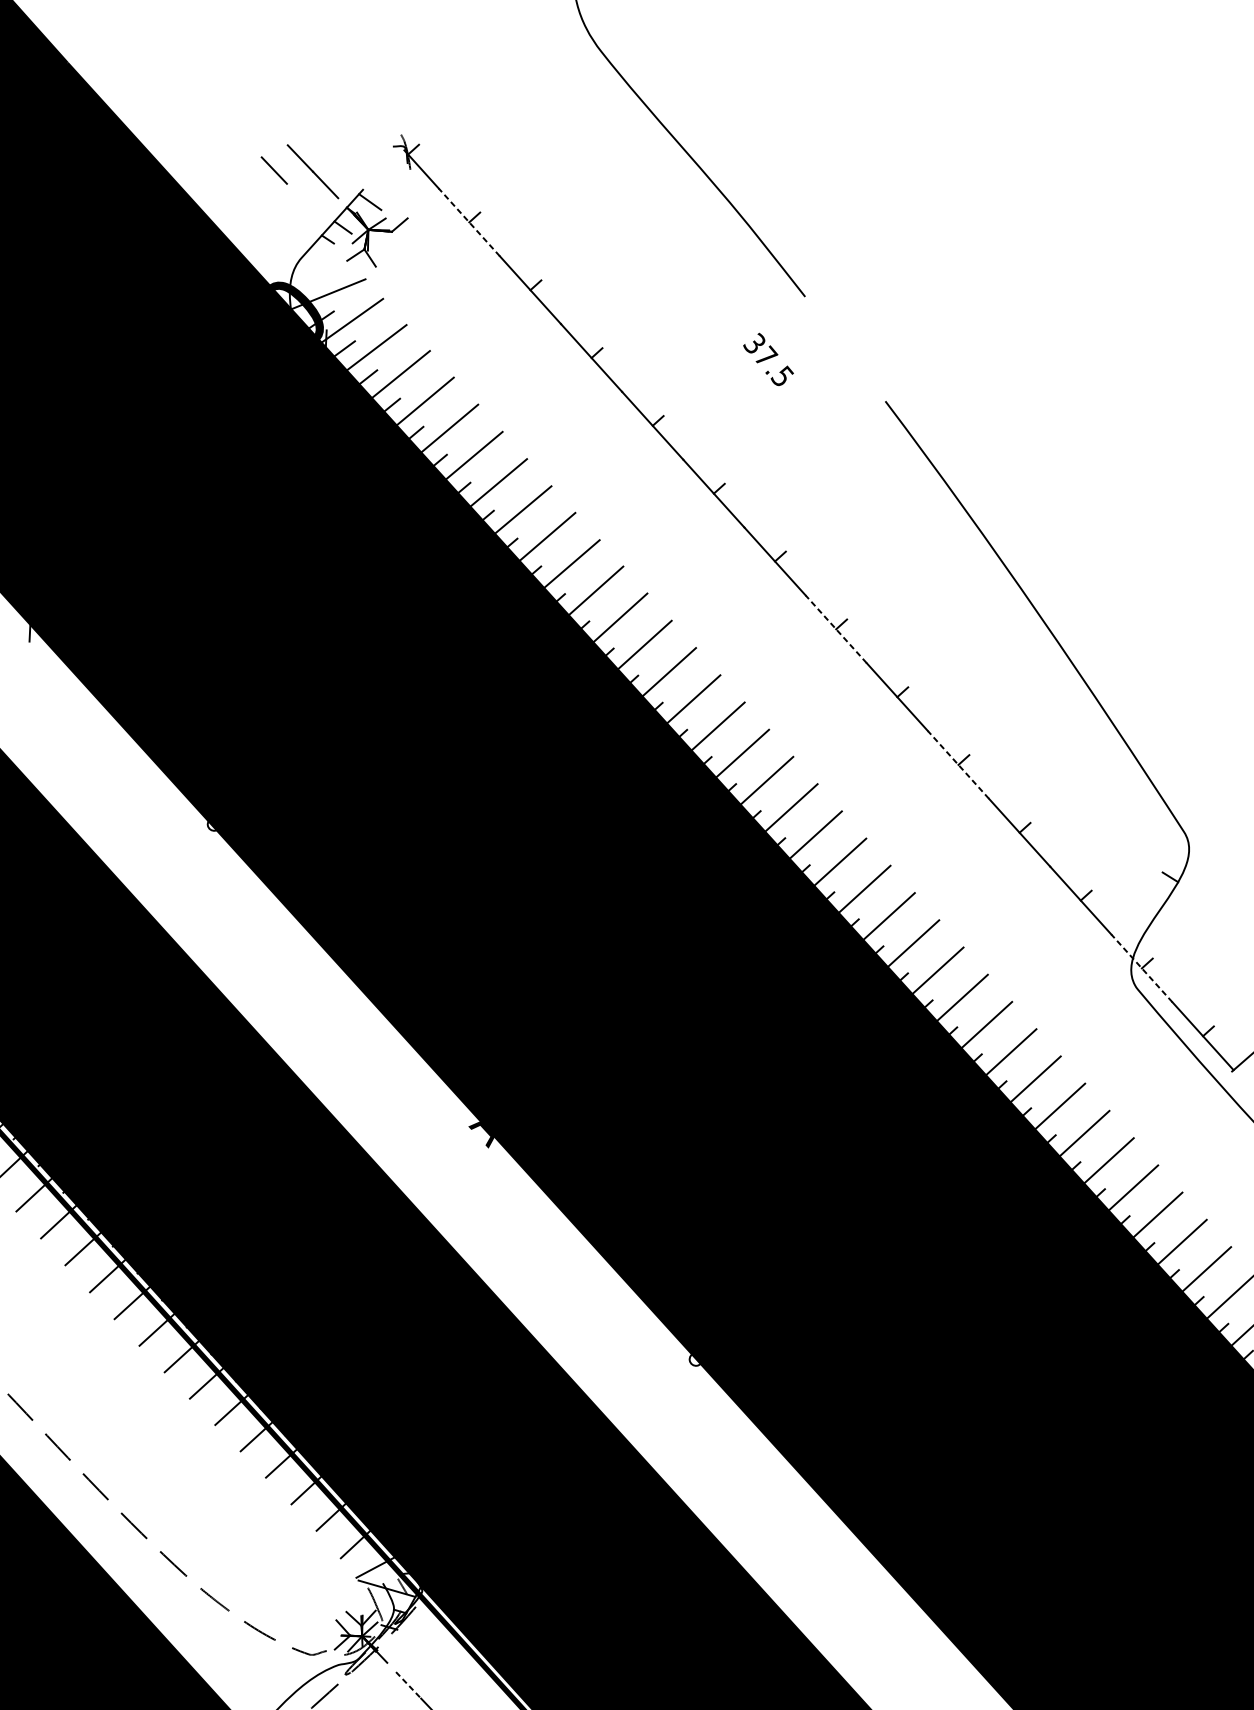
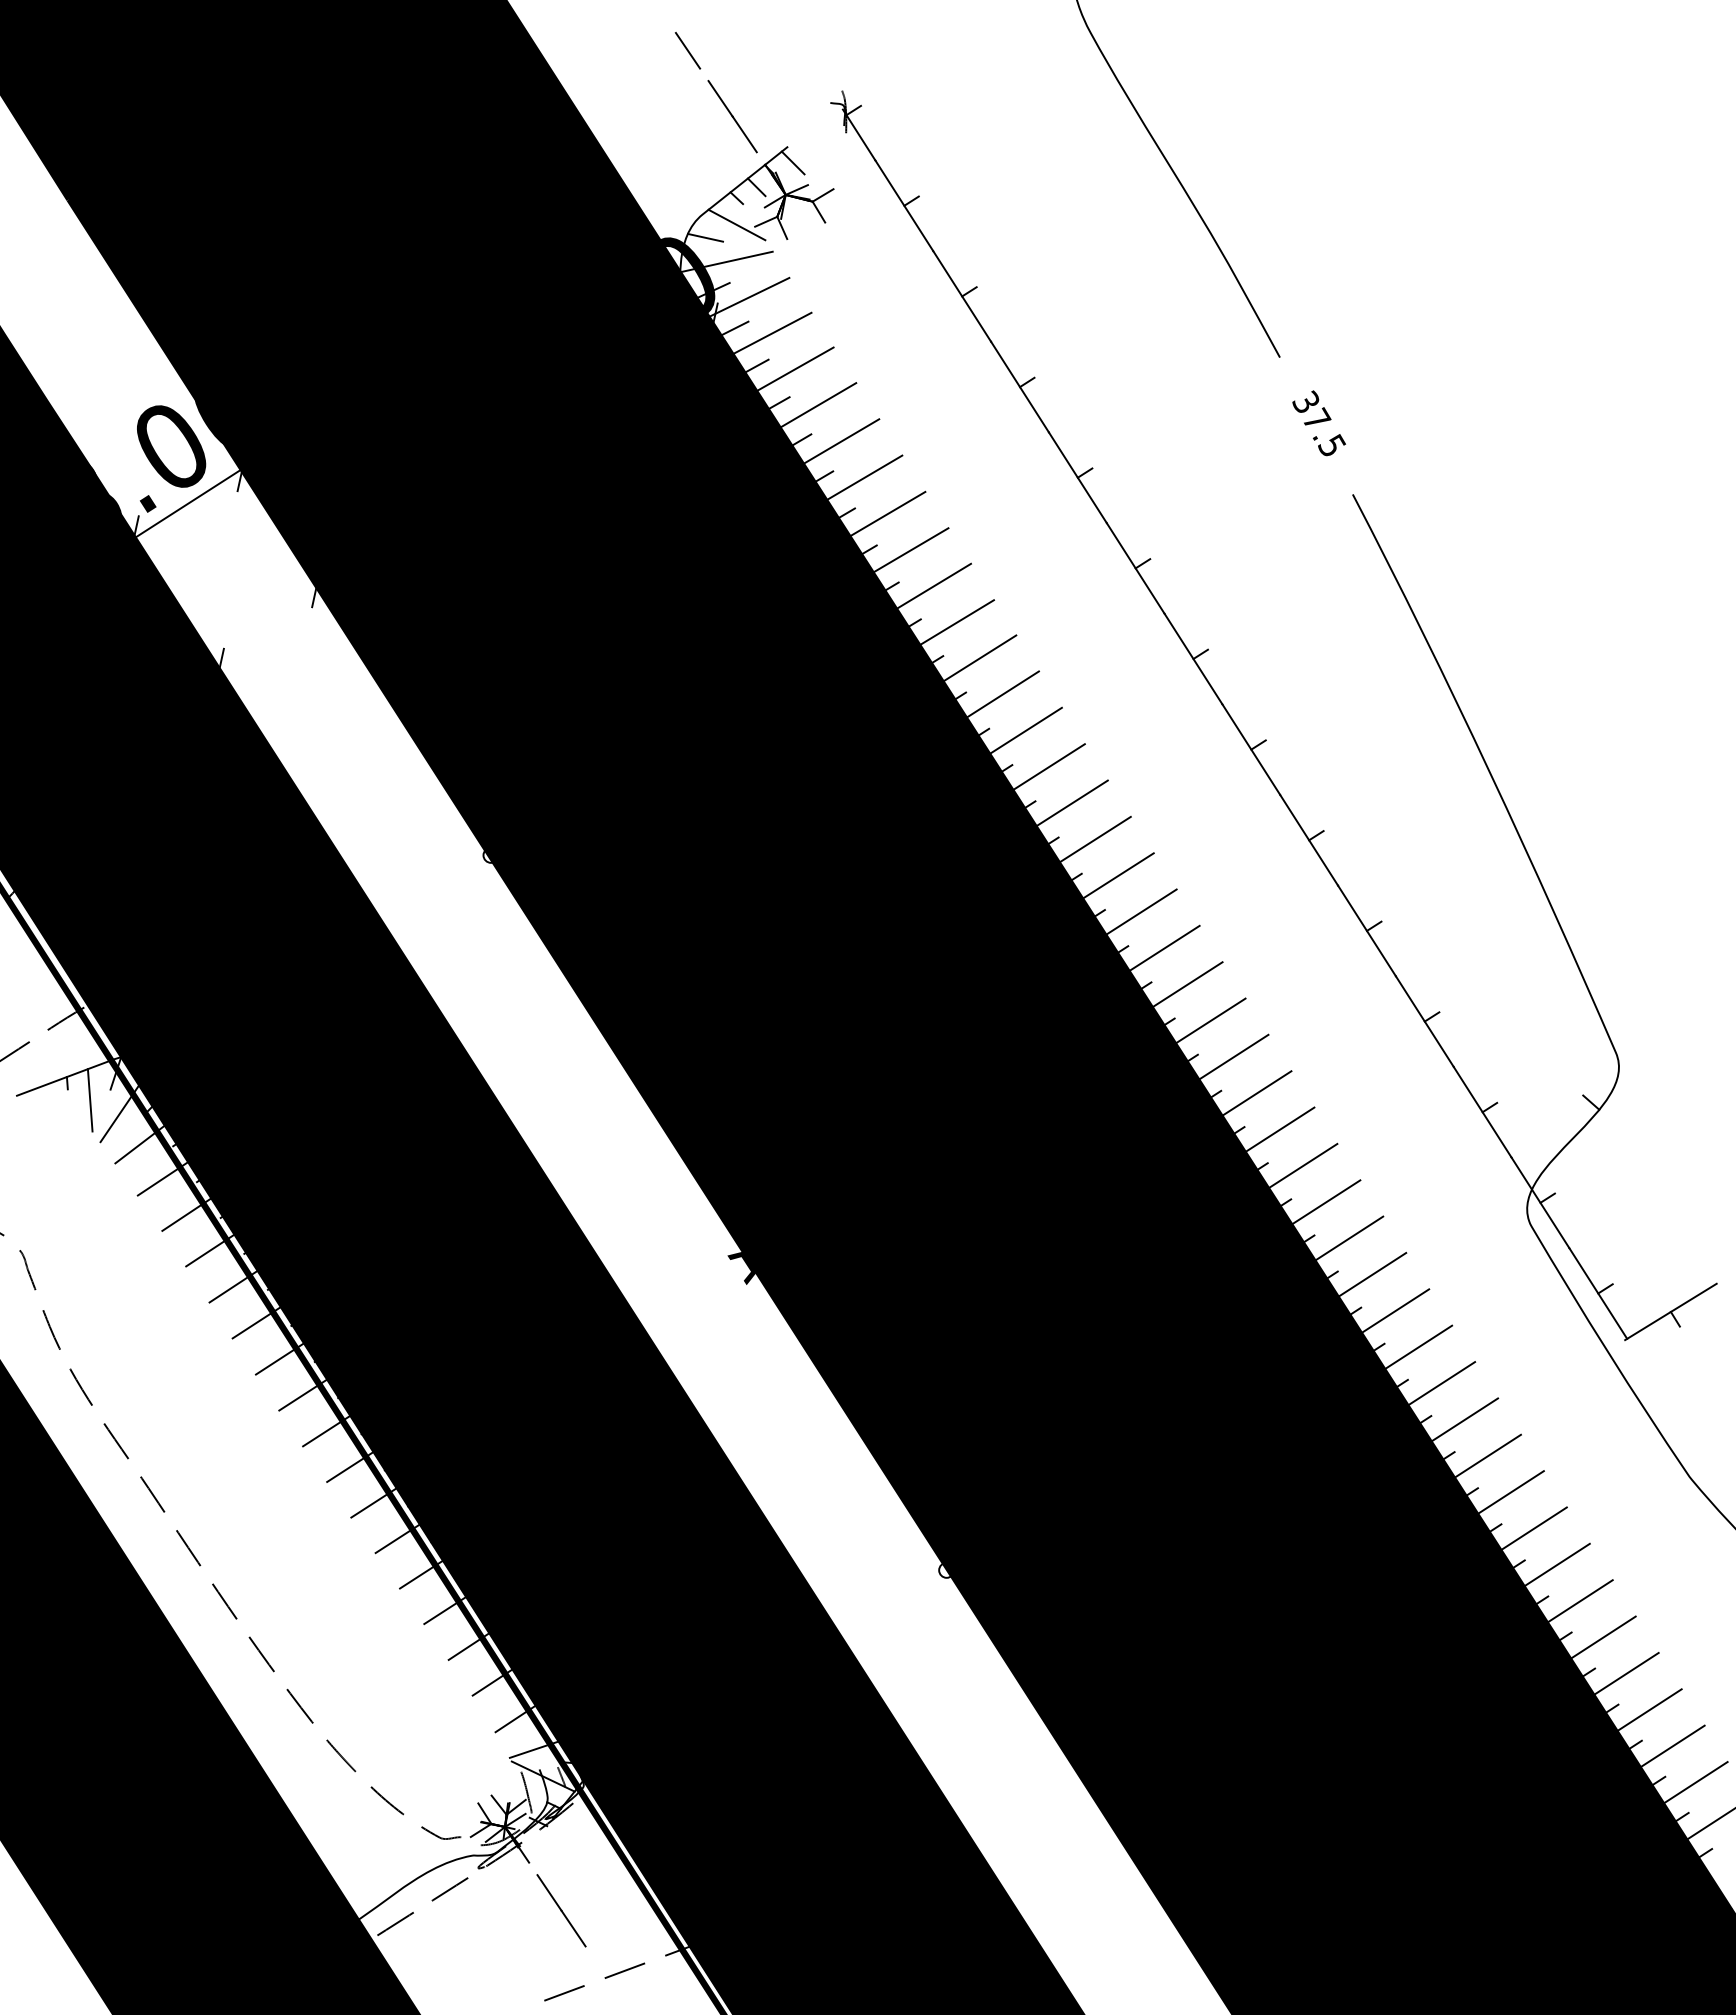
line: (273, 170) -> (687, 50), moved
line: (469, 222) -> (904, 205), dashed -> solid
line: (398, 239) -> (818, 211), added
line: (331, 261) -> (736, 224), added
line: (307, 276) -> (705, 237), added
text: (768, 359) -> (1318, 423), moved
line: (836, 629) -> (1251, 749), dashed -> solid
line: (958, 764) -> (1366, 930), dashed -> solid
line: (1141, 968) -> (1540, 1202), dashed -> solid
line: (408, 1684) -> (549, 1892), dashed -> solid

